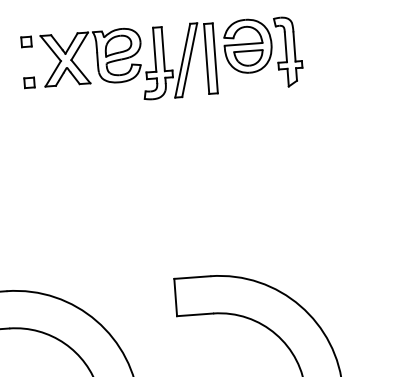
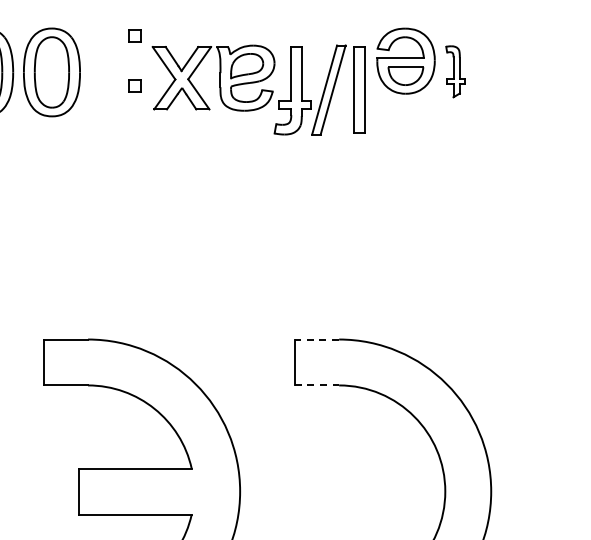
part: (288, 51) -> (455, 71), size x0.6
part: (129, 64) -> (258, 89), moved
line: (192, 277) -> (316, 339), solid -> dashed
line: (195, 314) -> (317, 385), solid -> dashed

